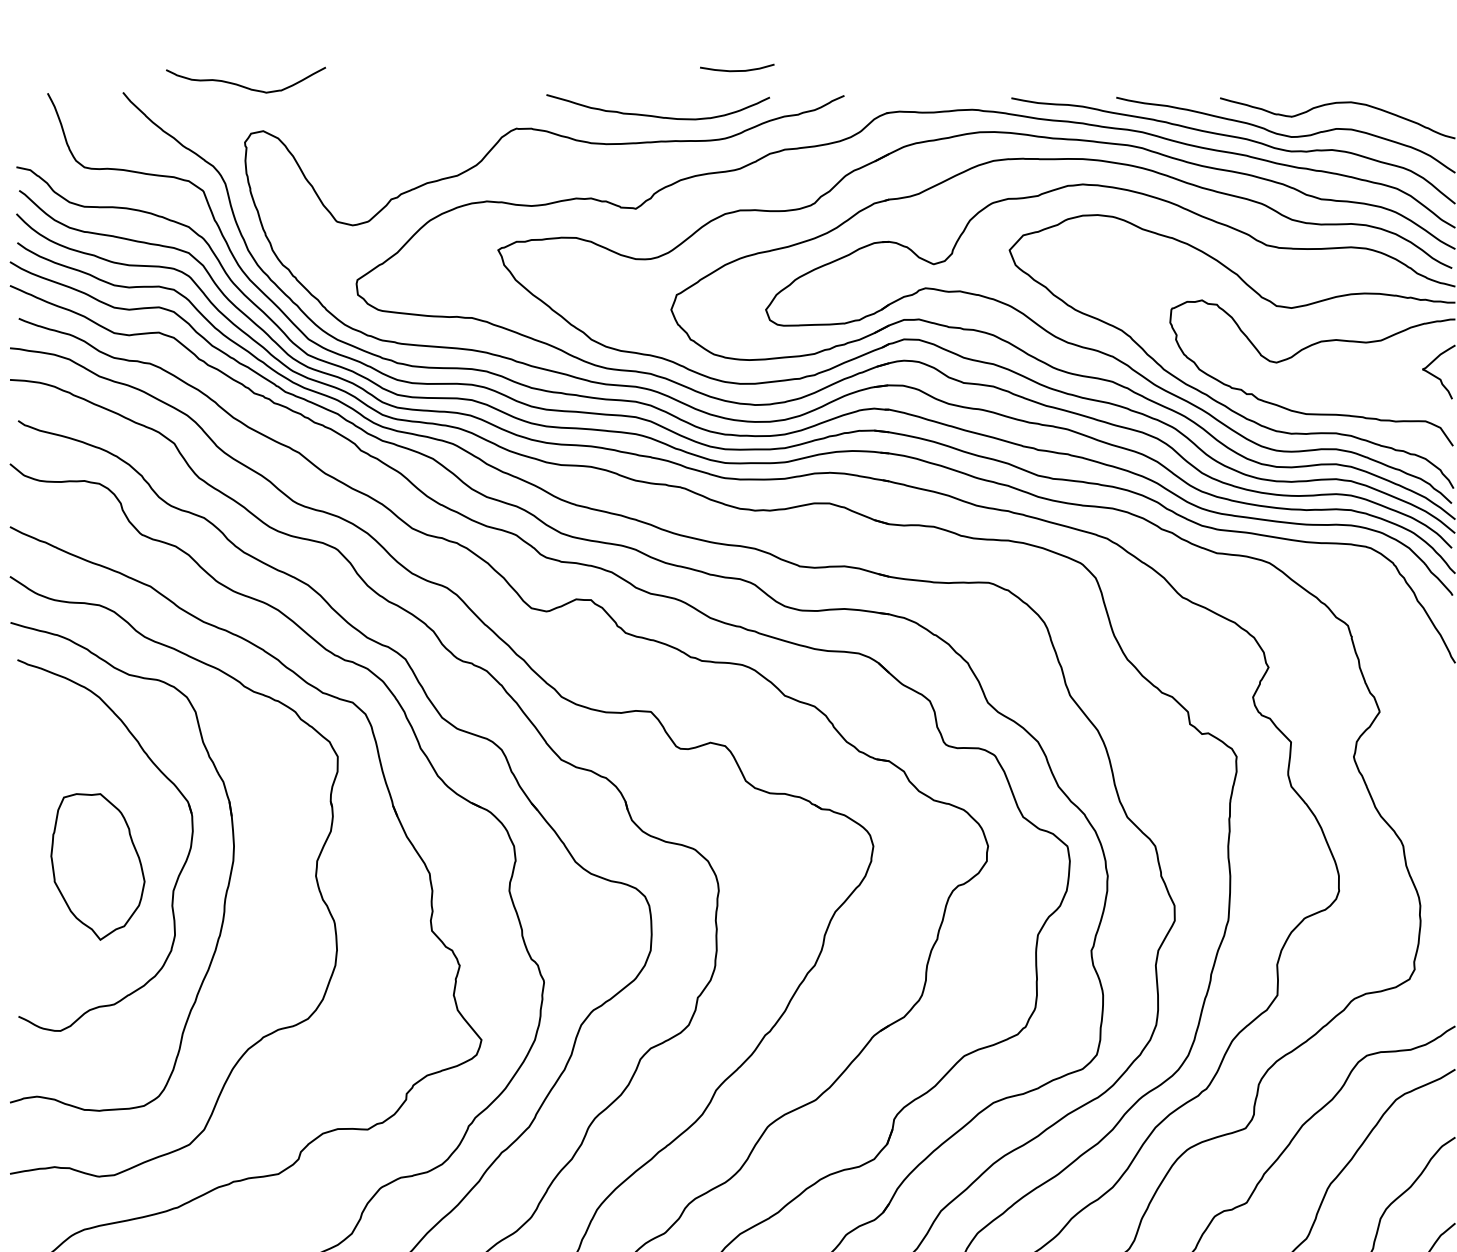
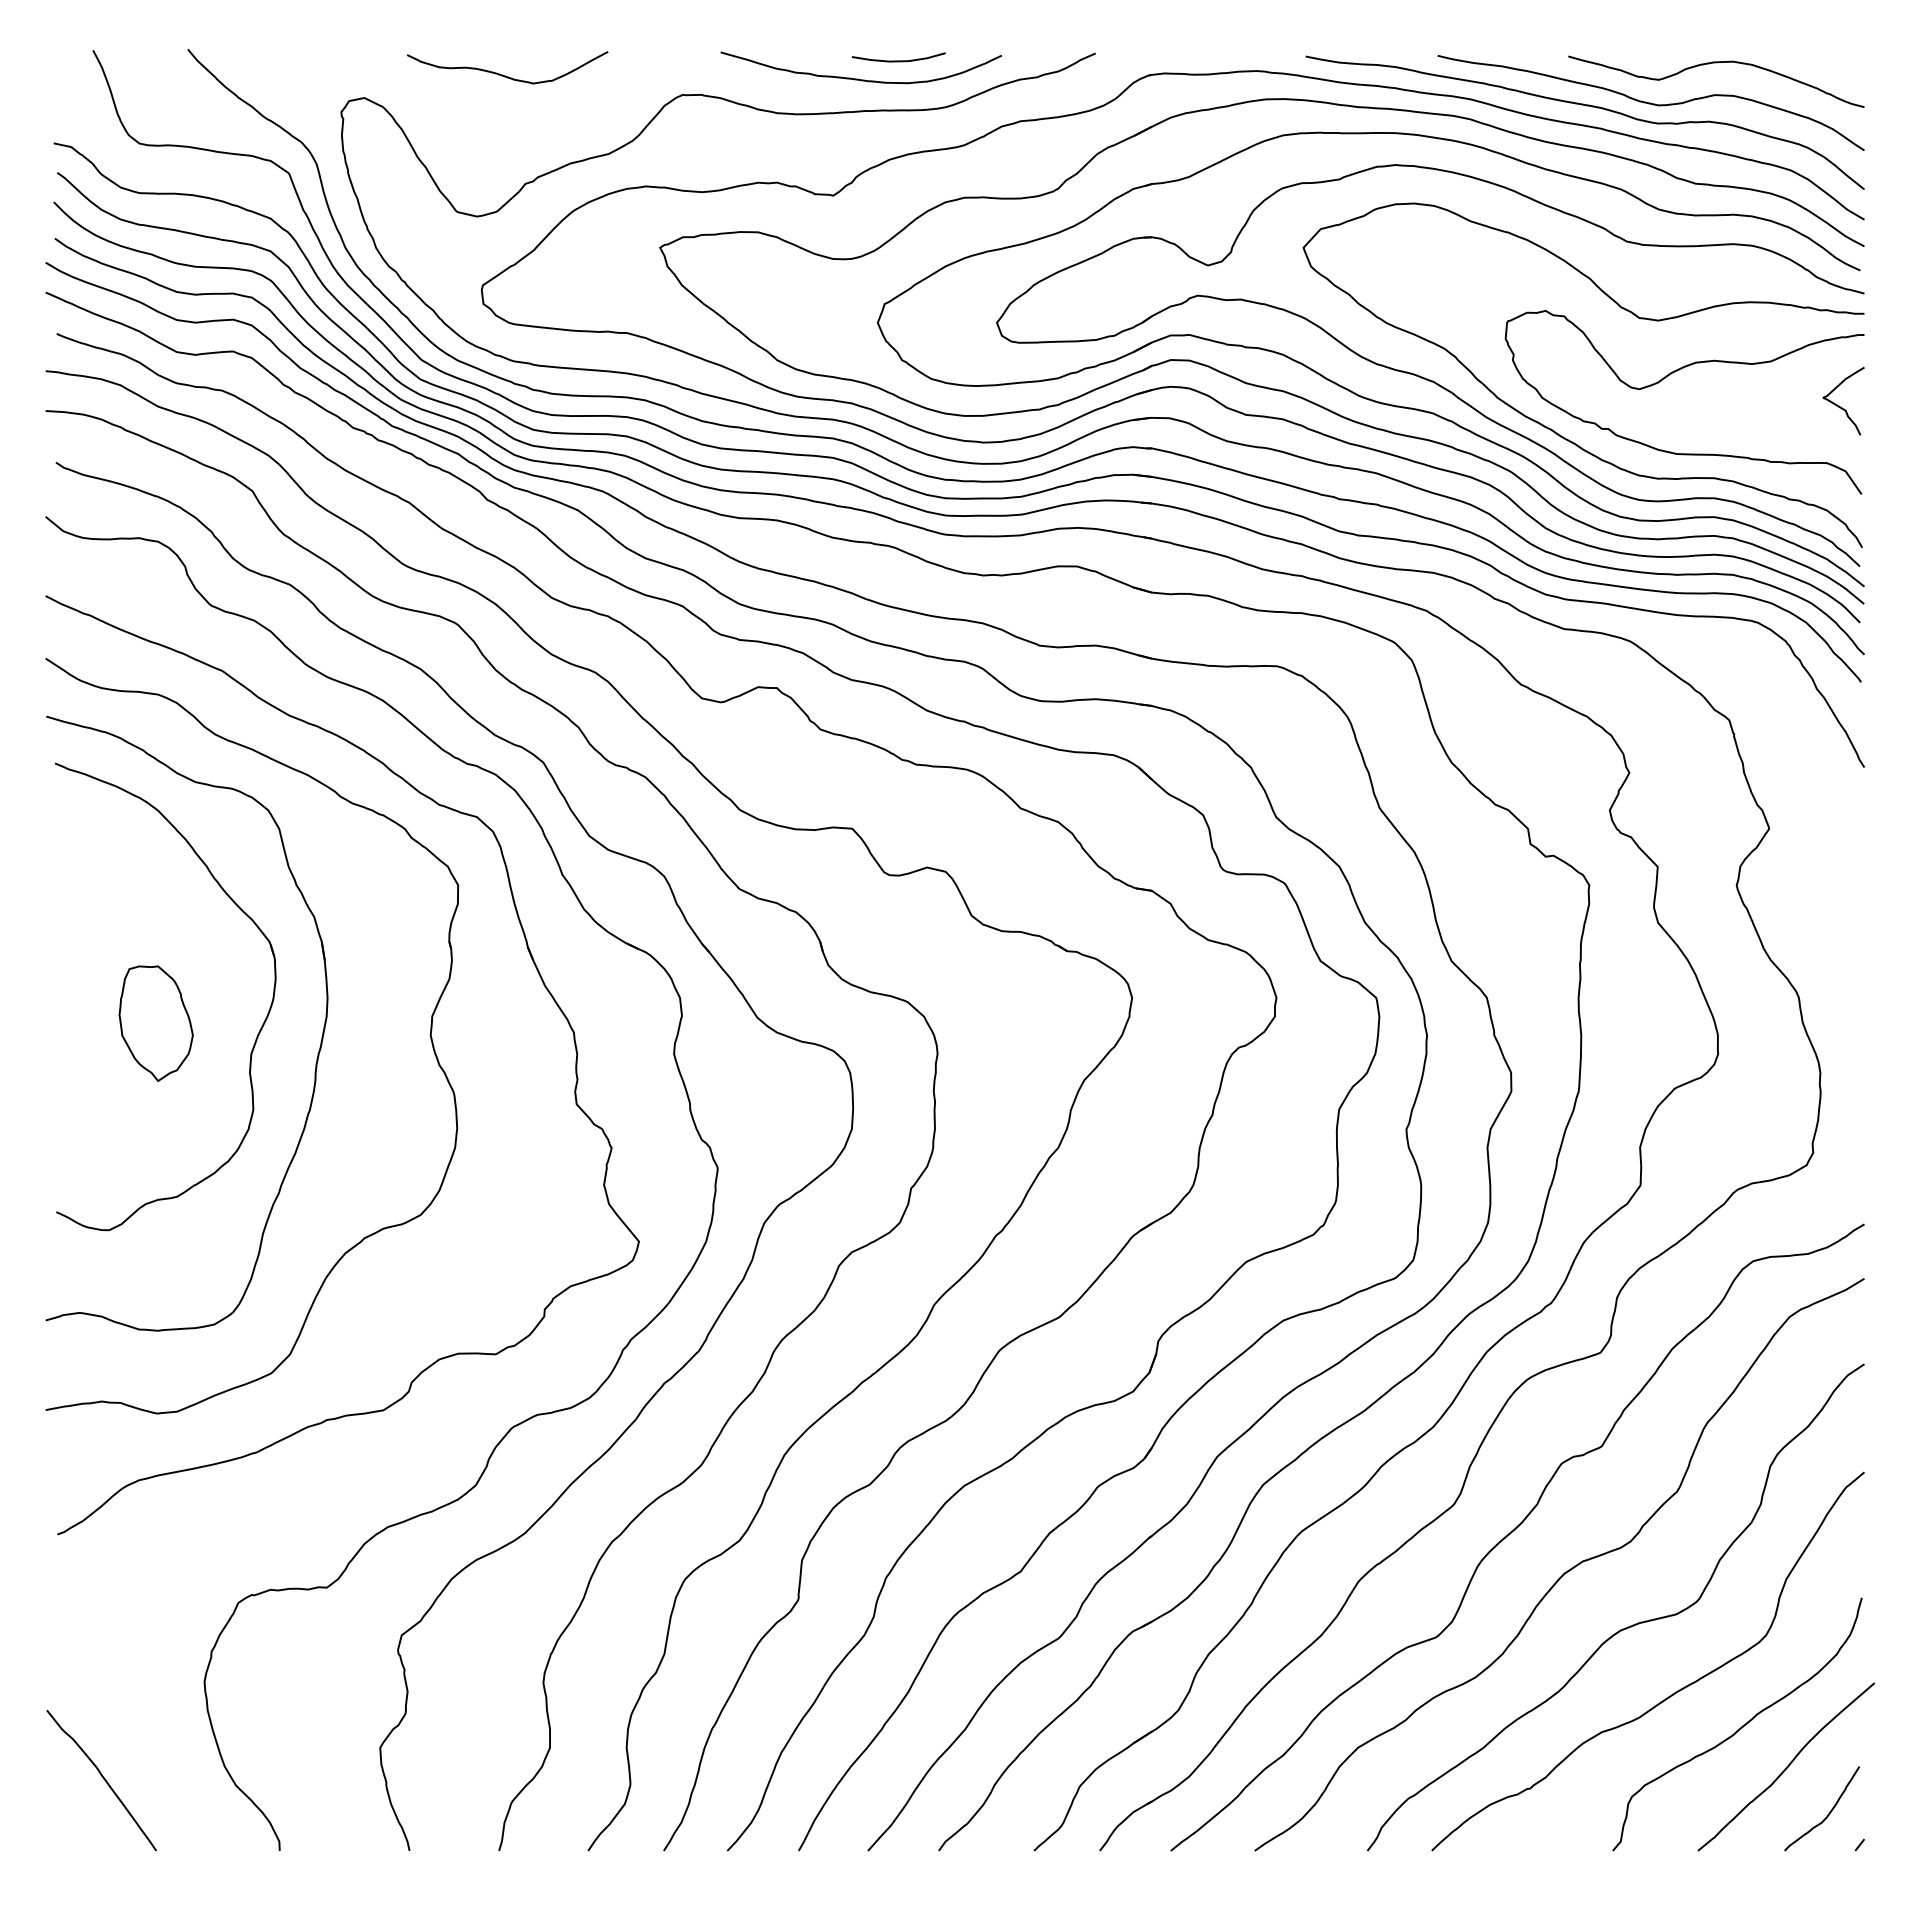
curve: (737, 70) -> (898, 60), moved
curve: (244, 86) -> (505, 75), moved
part: (97, 866) -> (155, 1023), size x0.62

